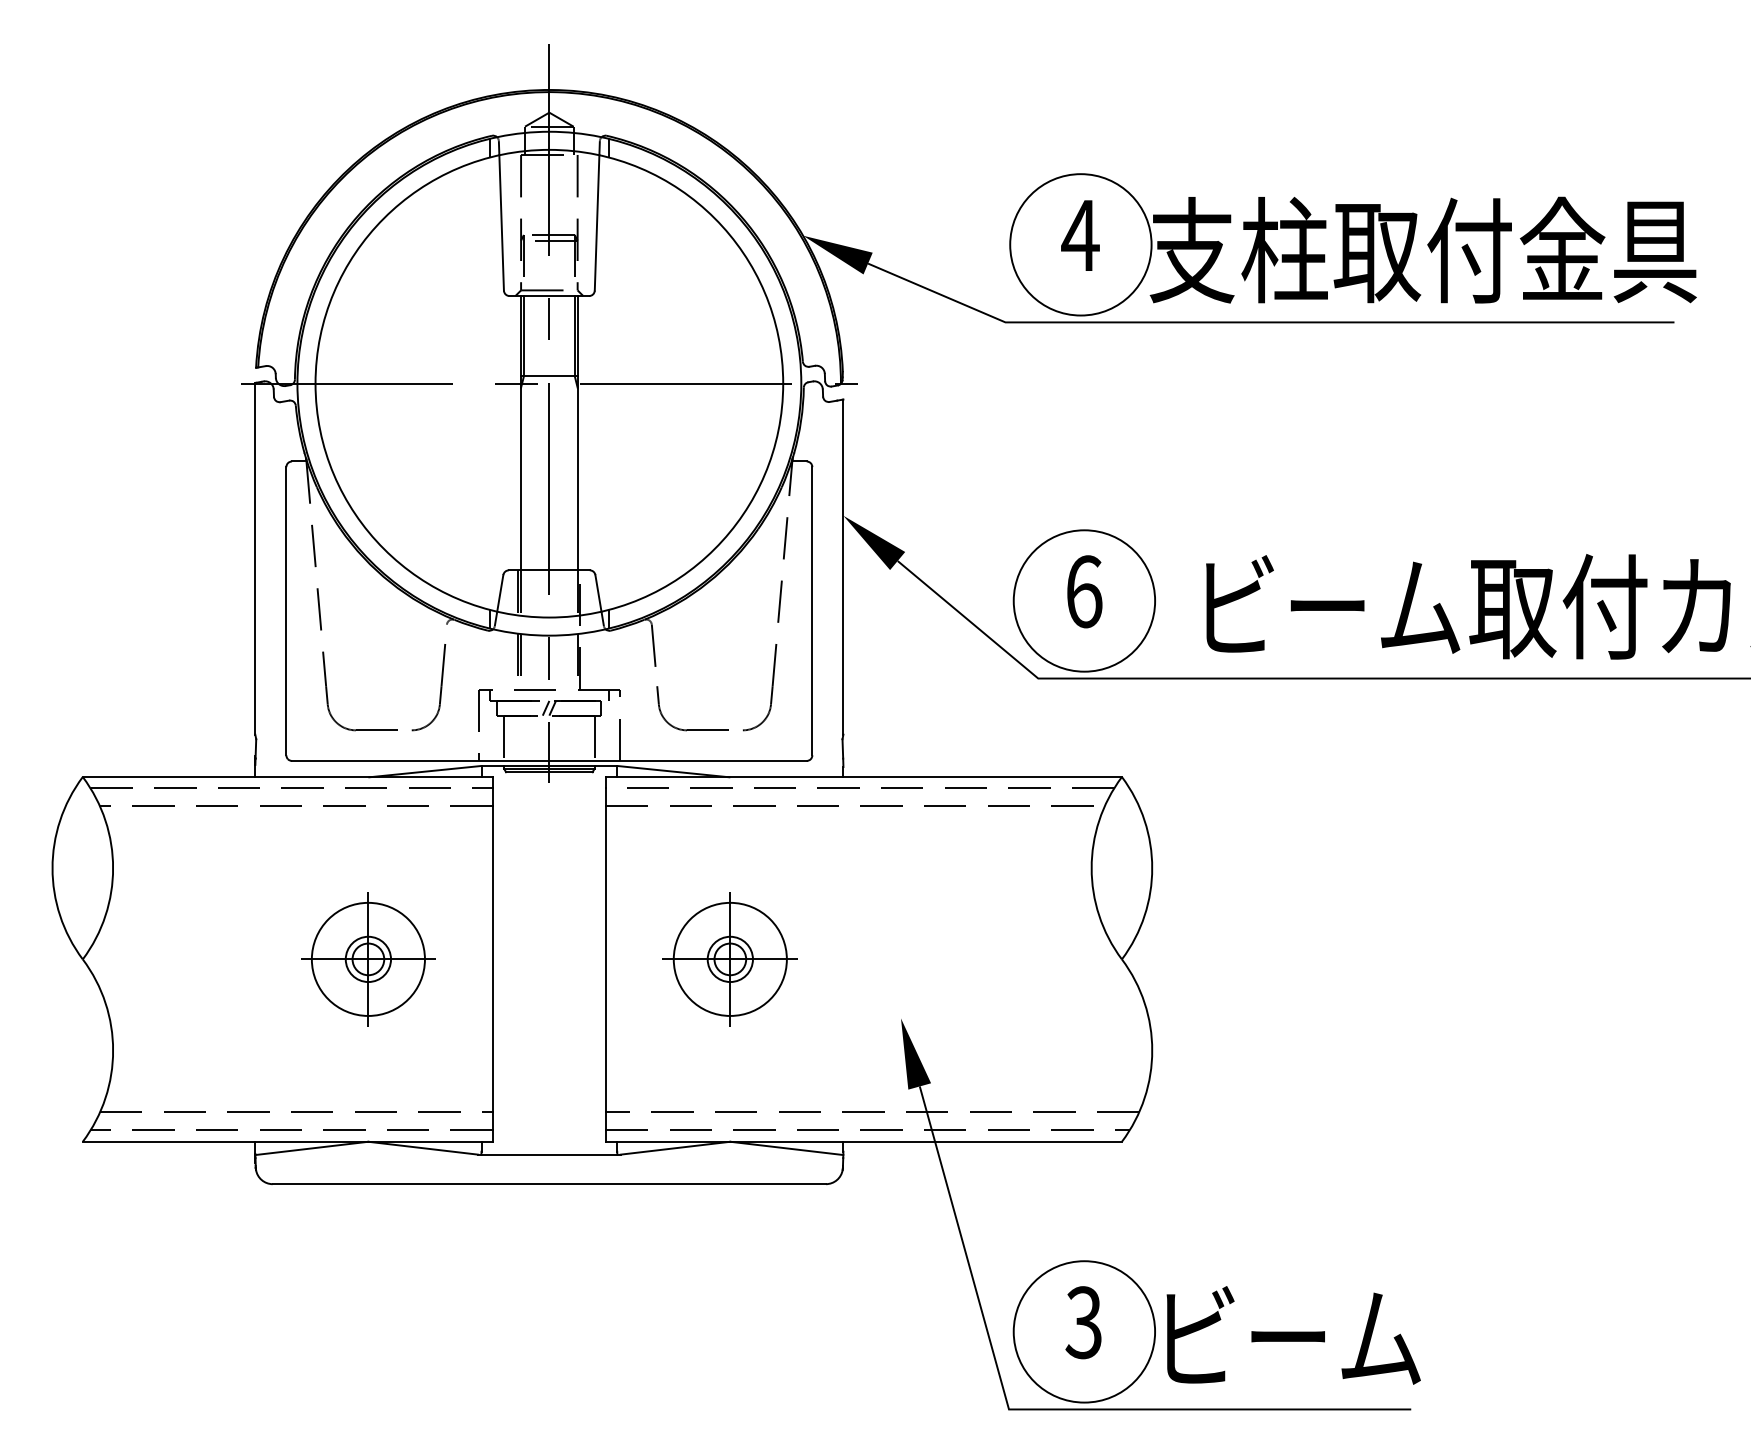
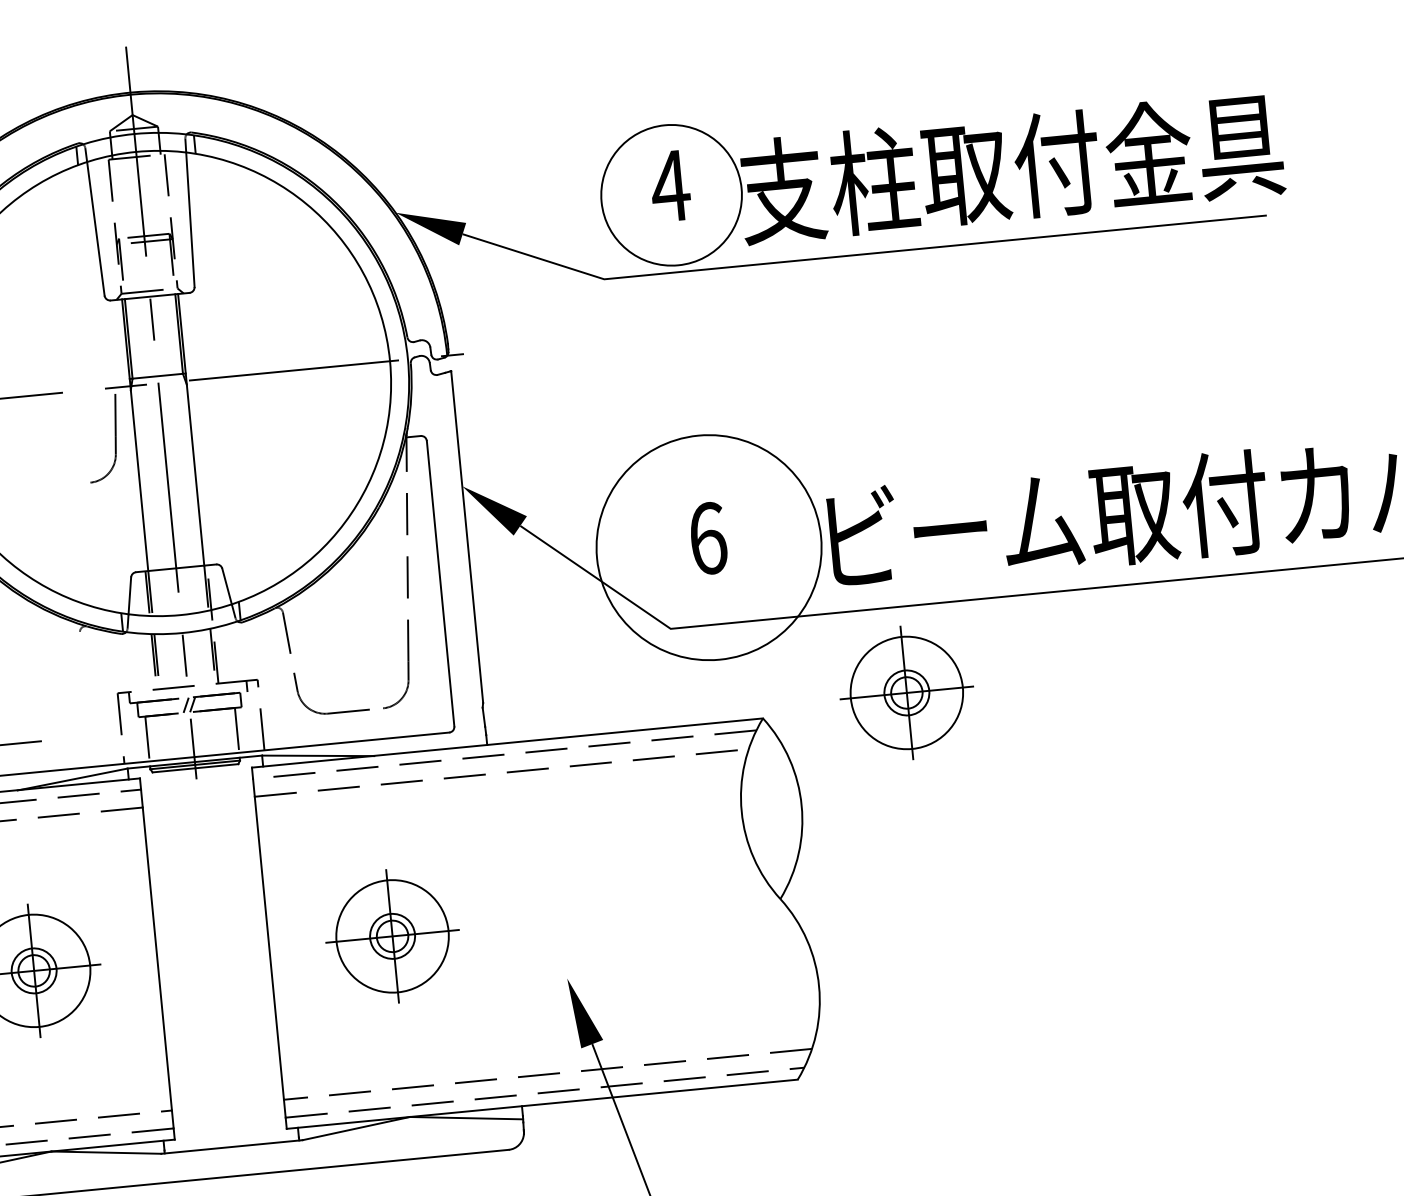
circle: (1084, 600) -> (709, 547), size x1.6
part: (440, 687) -> (114, 437), moved
part: (1267, 765) -> (906, 693), added

